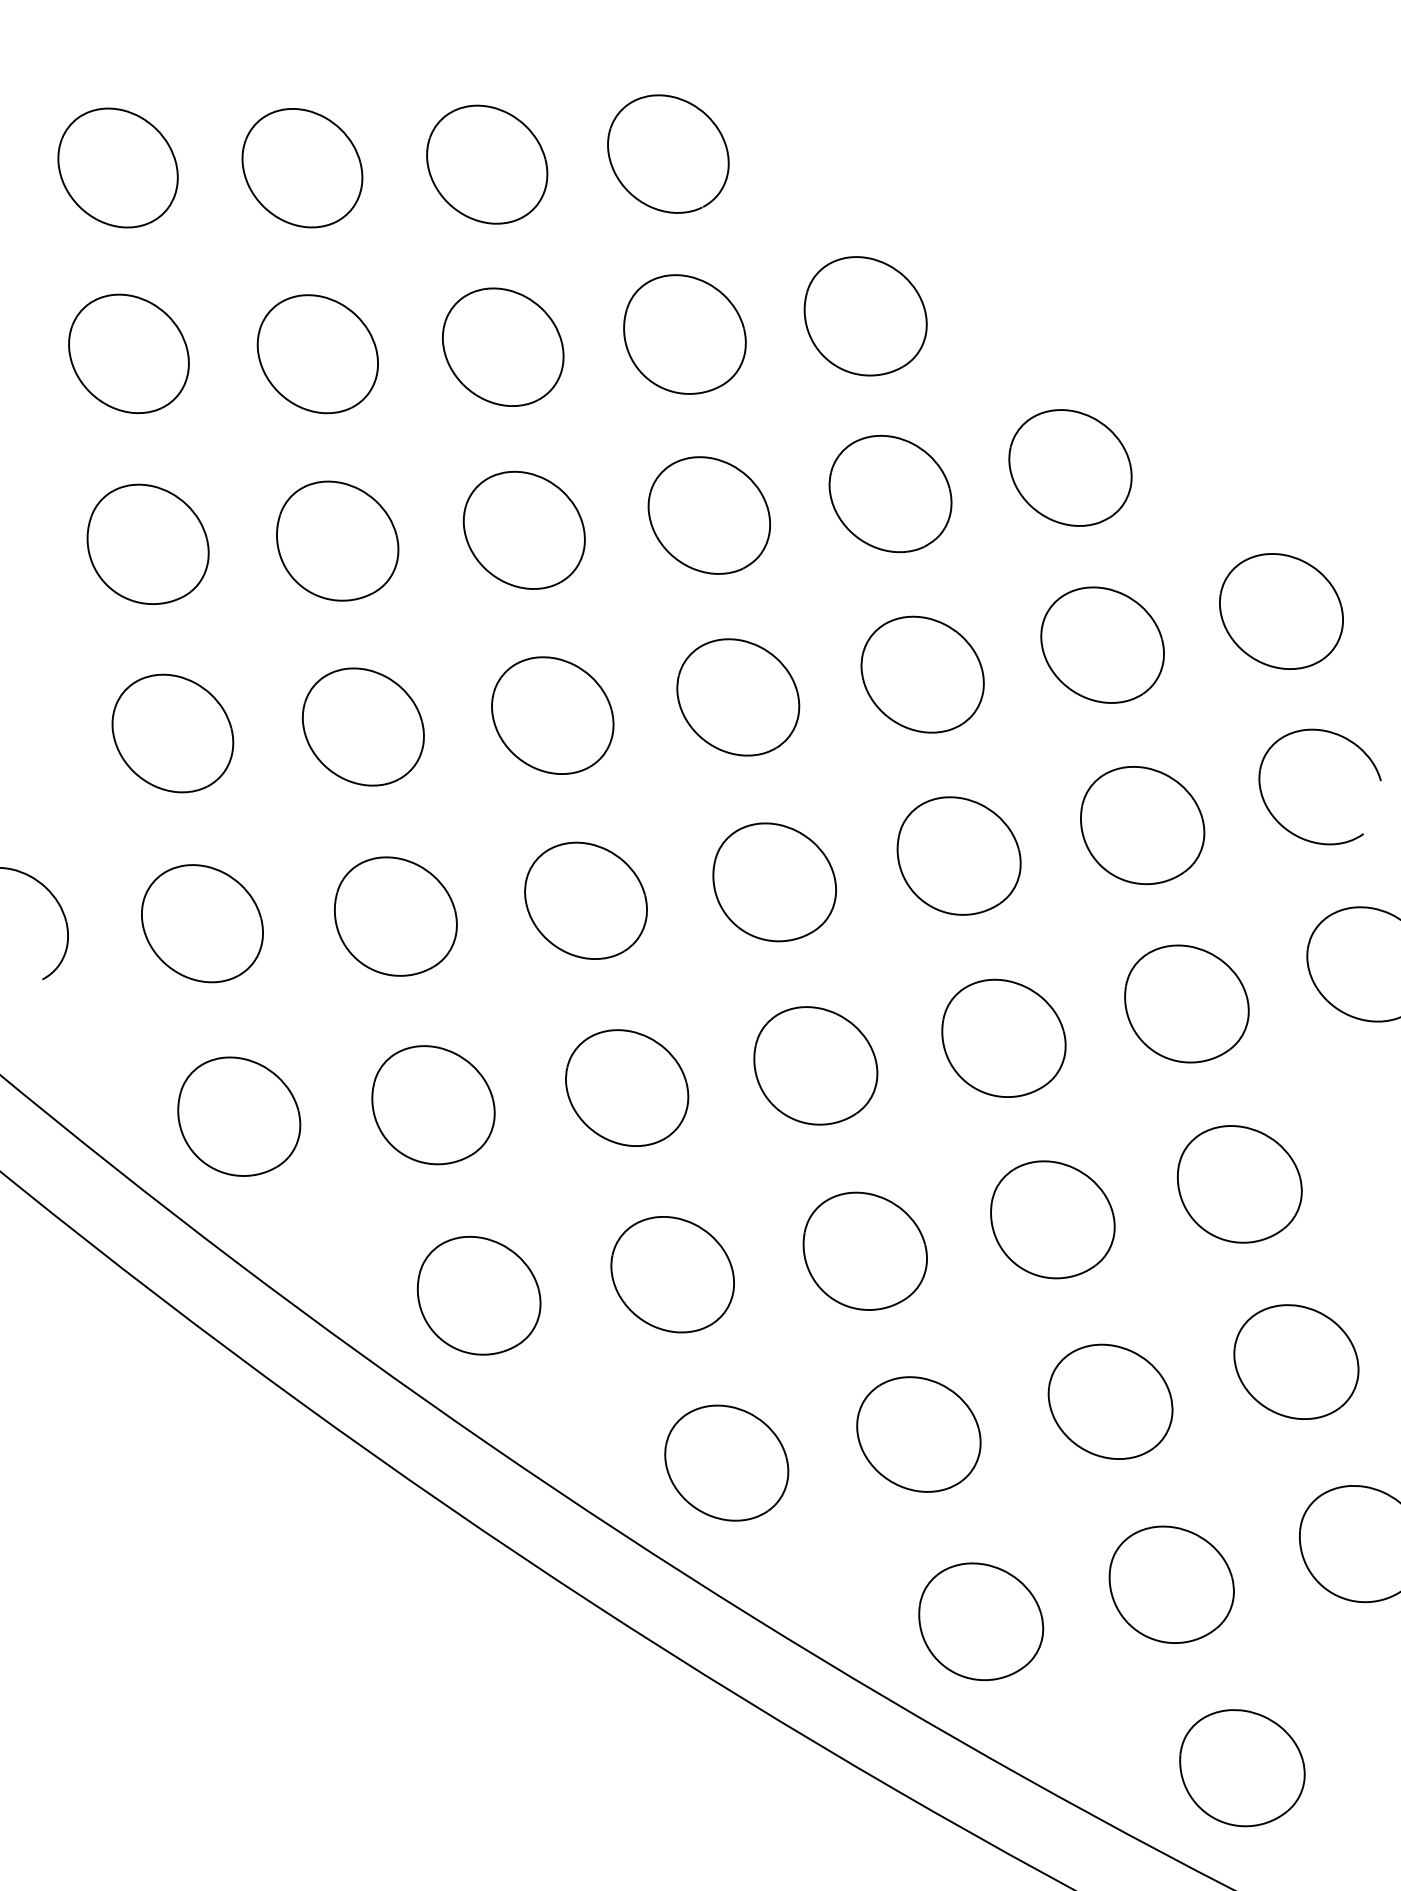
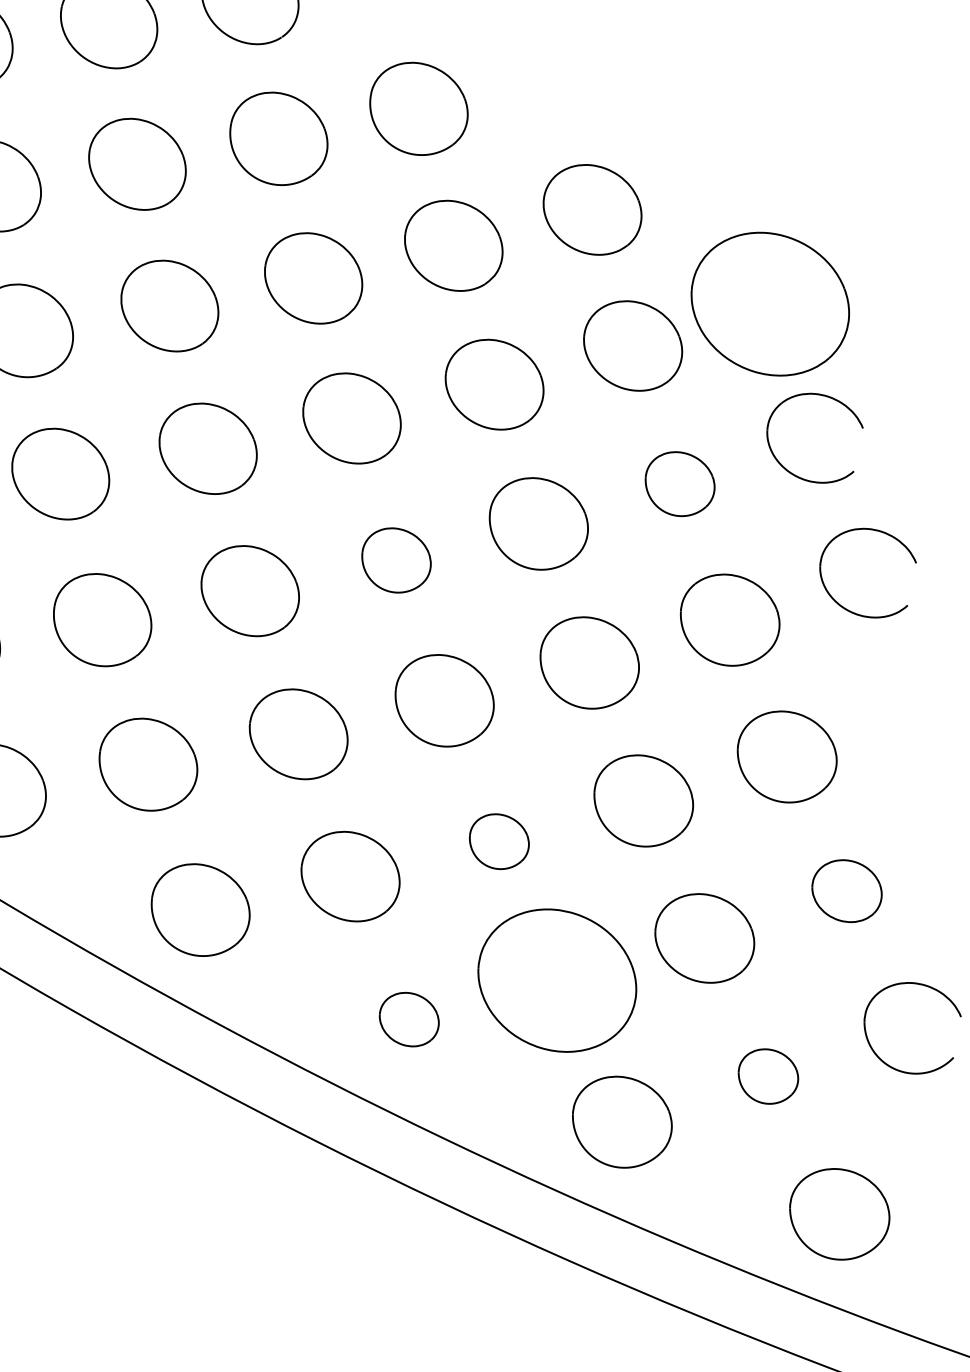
part: (1281, 611) -> (770, 304), size x1.6
part: (1142, 825) -> (679, 483), size x0.7
part: (774, 882) -> (396, 560), size x0.7
part: (864, 1250) -> (498, 841), size x0.6
part: (1296, 1361) -> (847, 890), size x0.7
part: (918, 1434) -> (557, 980), size x1.6
part: (726, 1462) -> (408, 1019), size x0.6
part: (1171, 1584) -> (768, 1076), size x0.6

